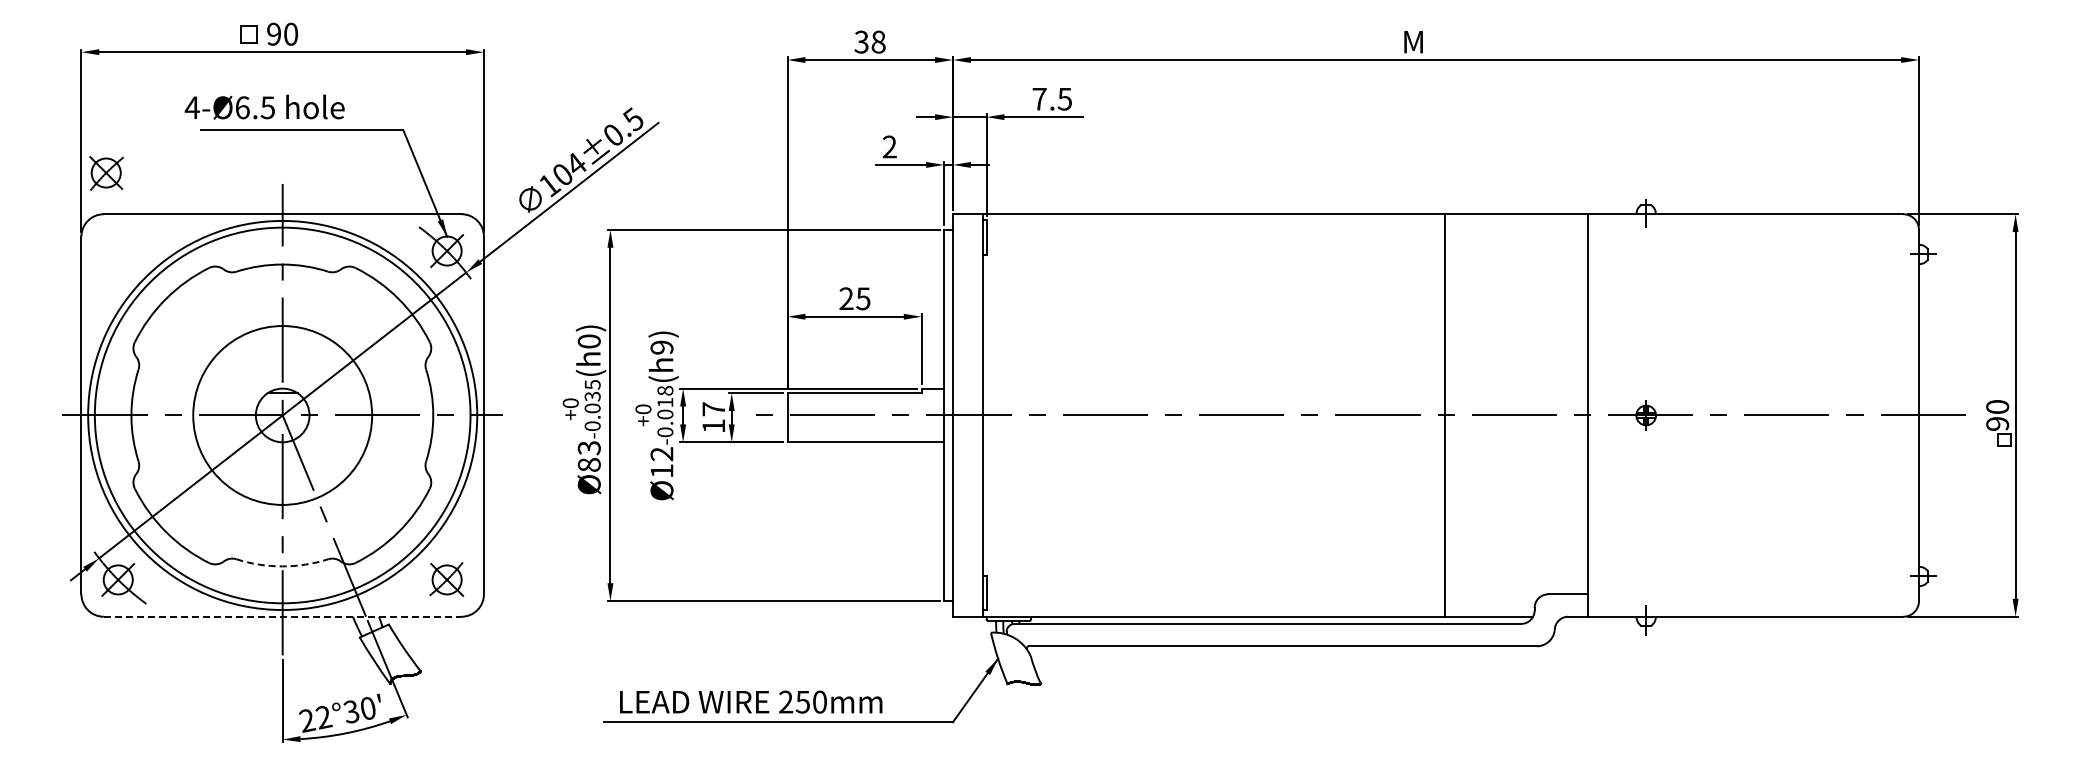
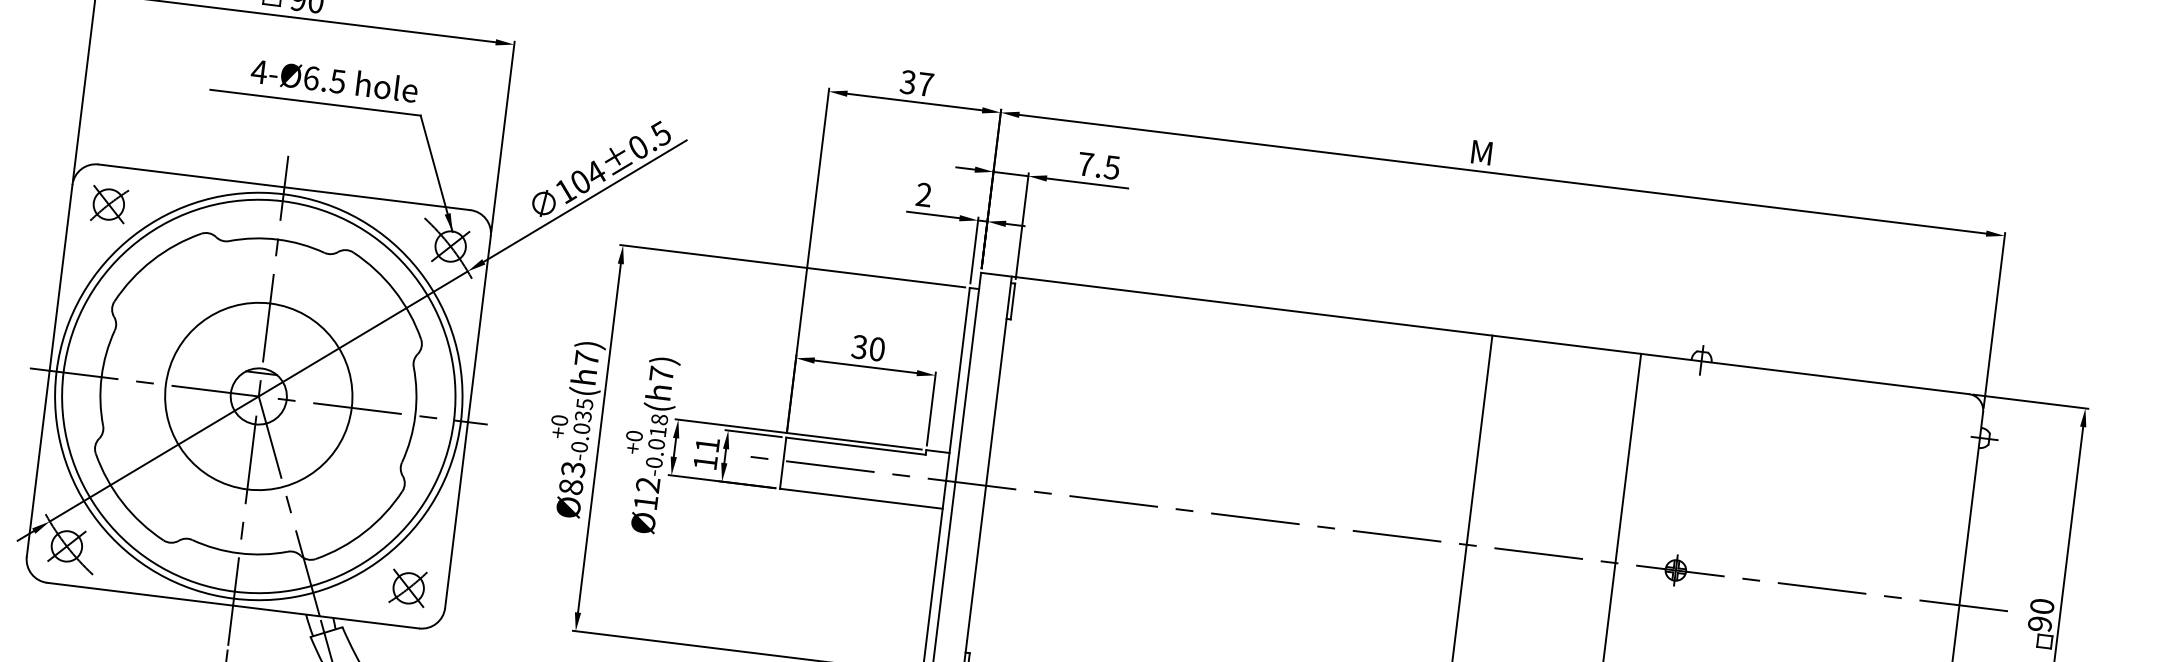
text: (878, 41) -> (925, 83), 38 -> 37
text: (264, 106) -> (334, 79), moved
part: (106, 173) -> (109, 205), moved
text: (854, 298) -> (868, 347), 25 -> 30
text: (588, 341) -> (586, 358), 0 -> 7
text: (661, 347) -> (661, 374), 9 -> 7
text: (713, 409) -> (707, 445), 17 -> 11
arc: (282, 566) -> (239, 553), dashed -> solid
line: (282, 616) -> (232, 605), dashed -> solid

